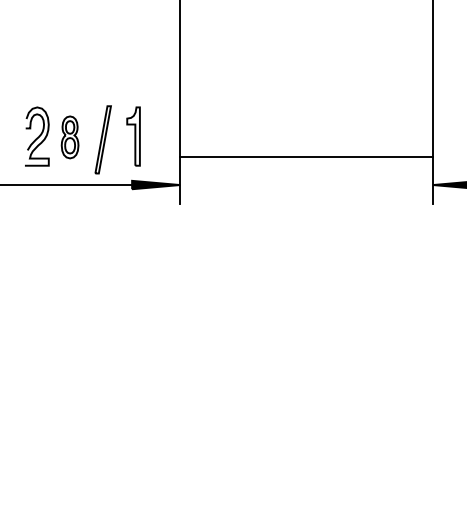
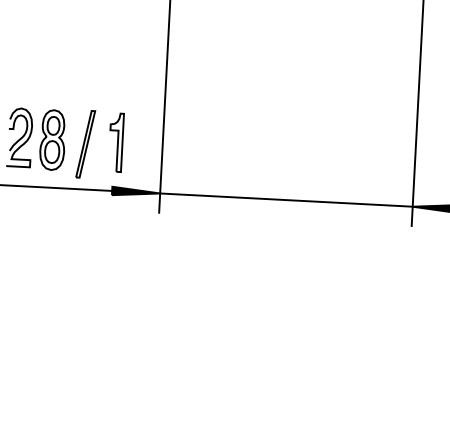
part: (69, 137) -> (52, 140), size x1.43
line: (306, 157) -> (286, 200), moved

